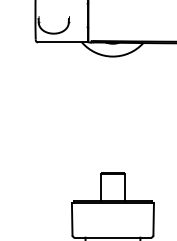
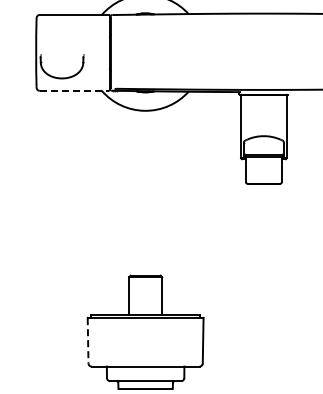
line: (62, 42) -> (74, 90), solid -> dashed
line: (72, 219) -> (88, 340), solid -> dashed

